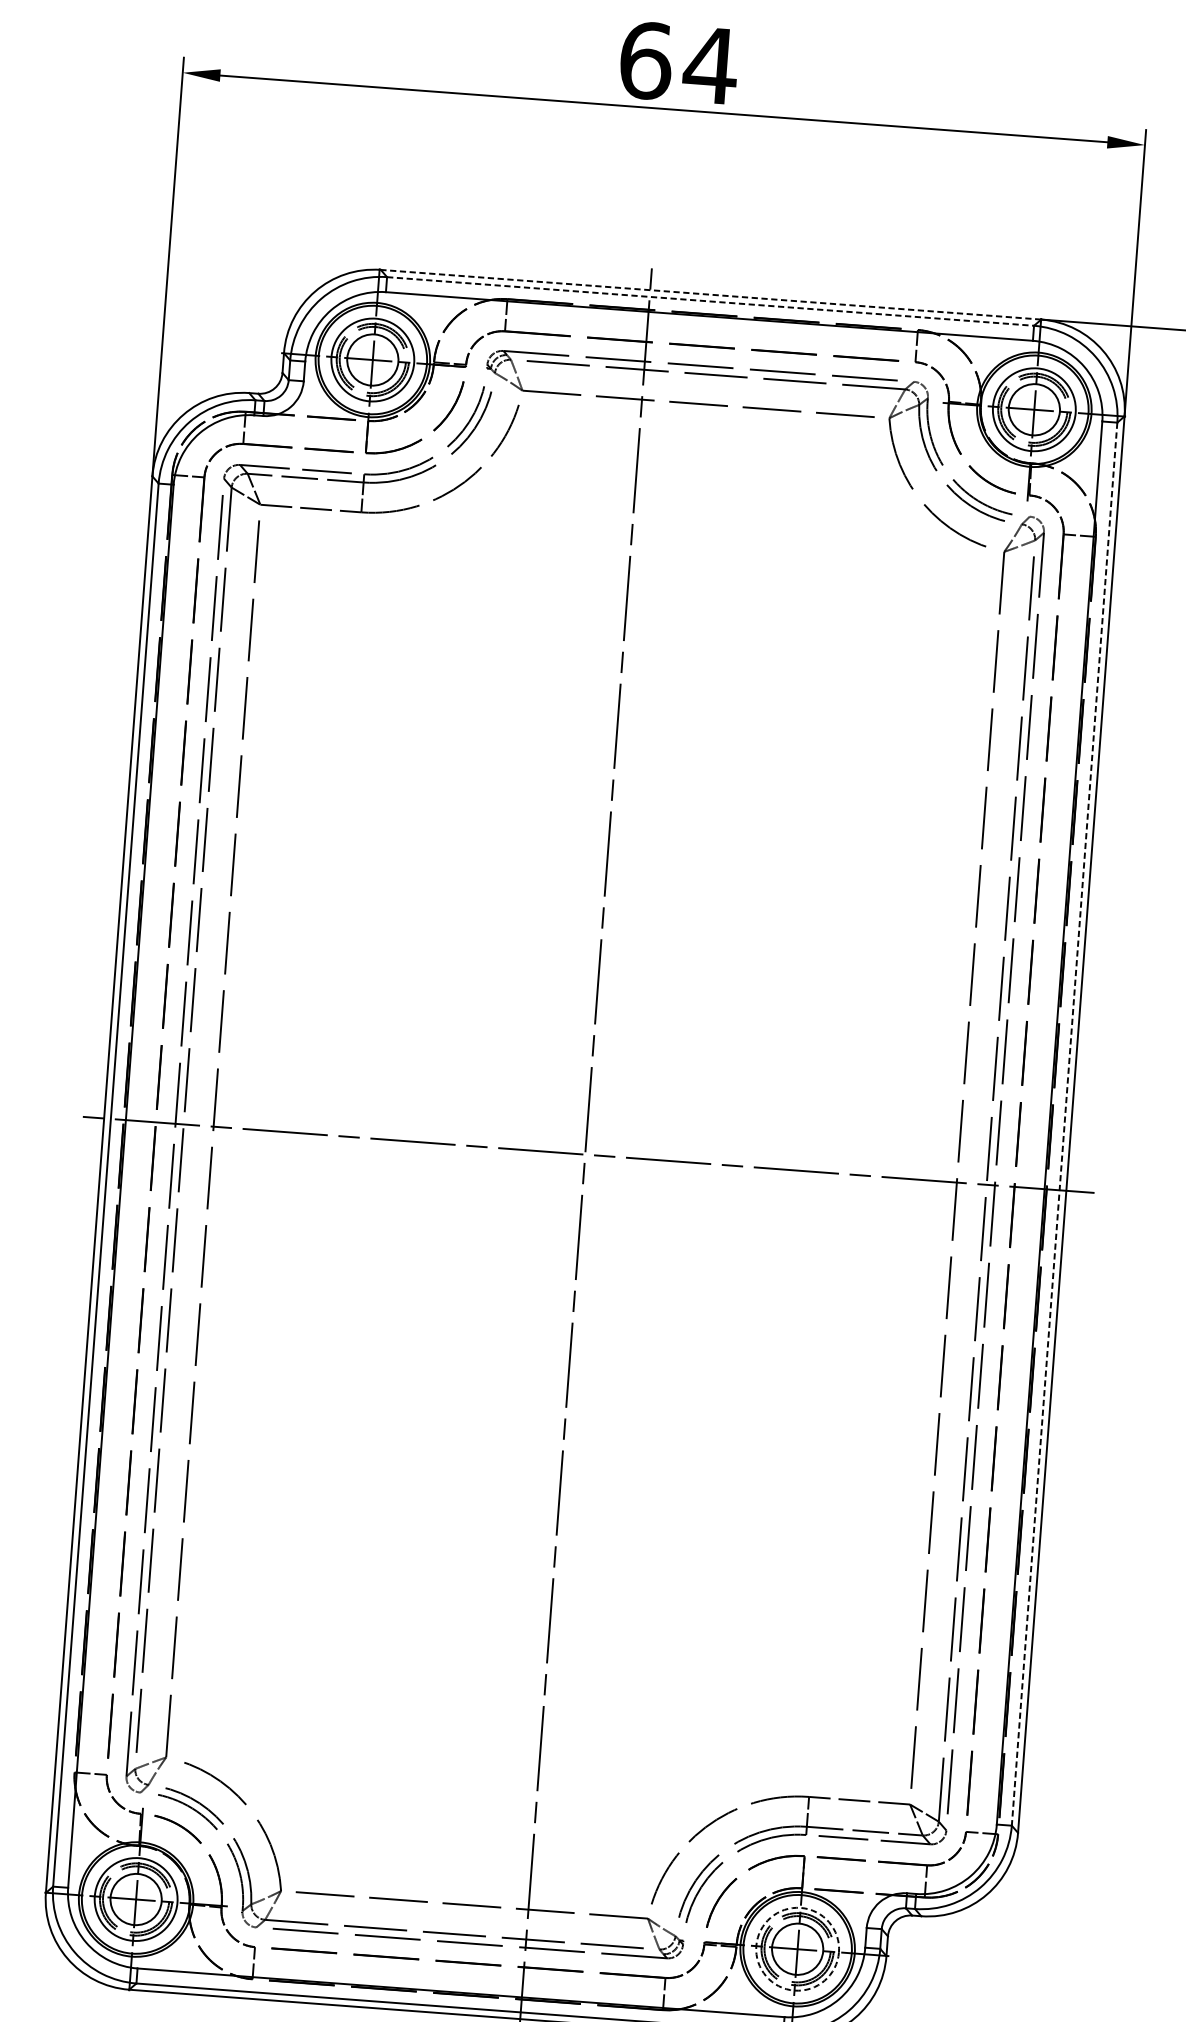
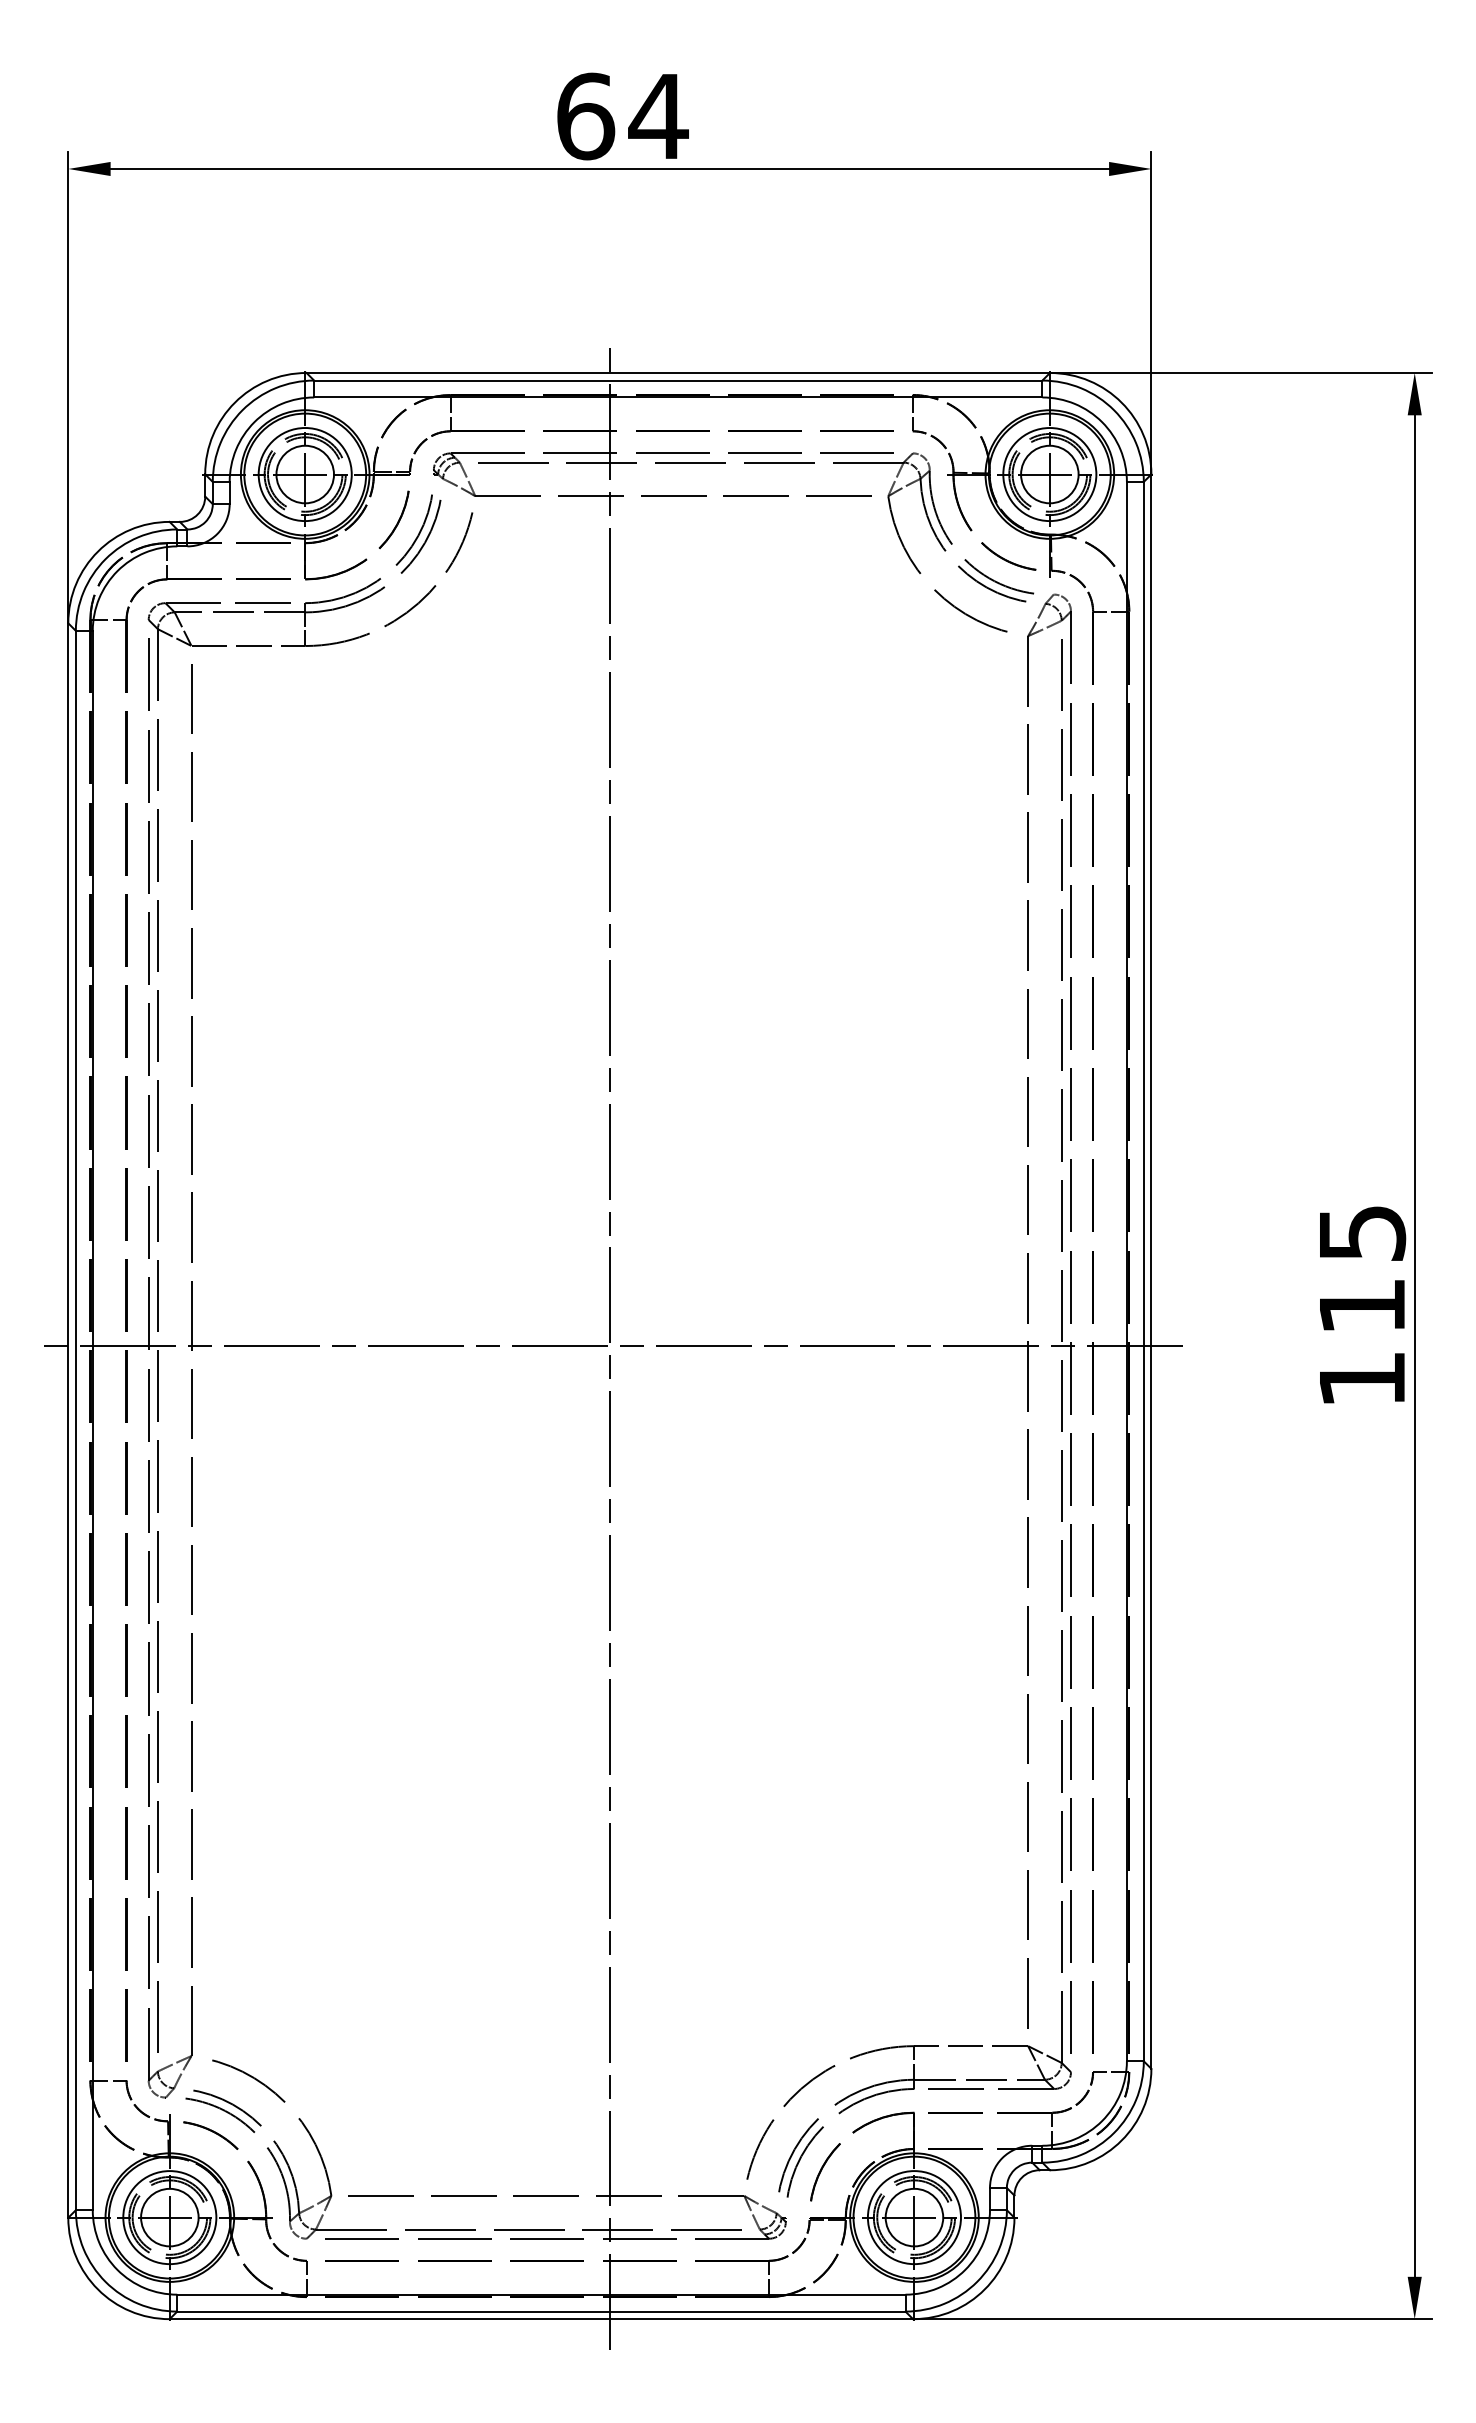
line: (711, 295) -> (678, 373), dashed -> solid
line: (710, 301) -> (678, 380), dashed -> solid
line: (1064, 1124) -> (1143, 1271), dashed -> solid
circle: (797, 1949) -> (914, 2217), dashed -> solid

